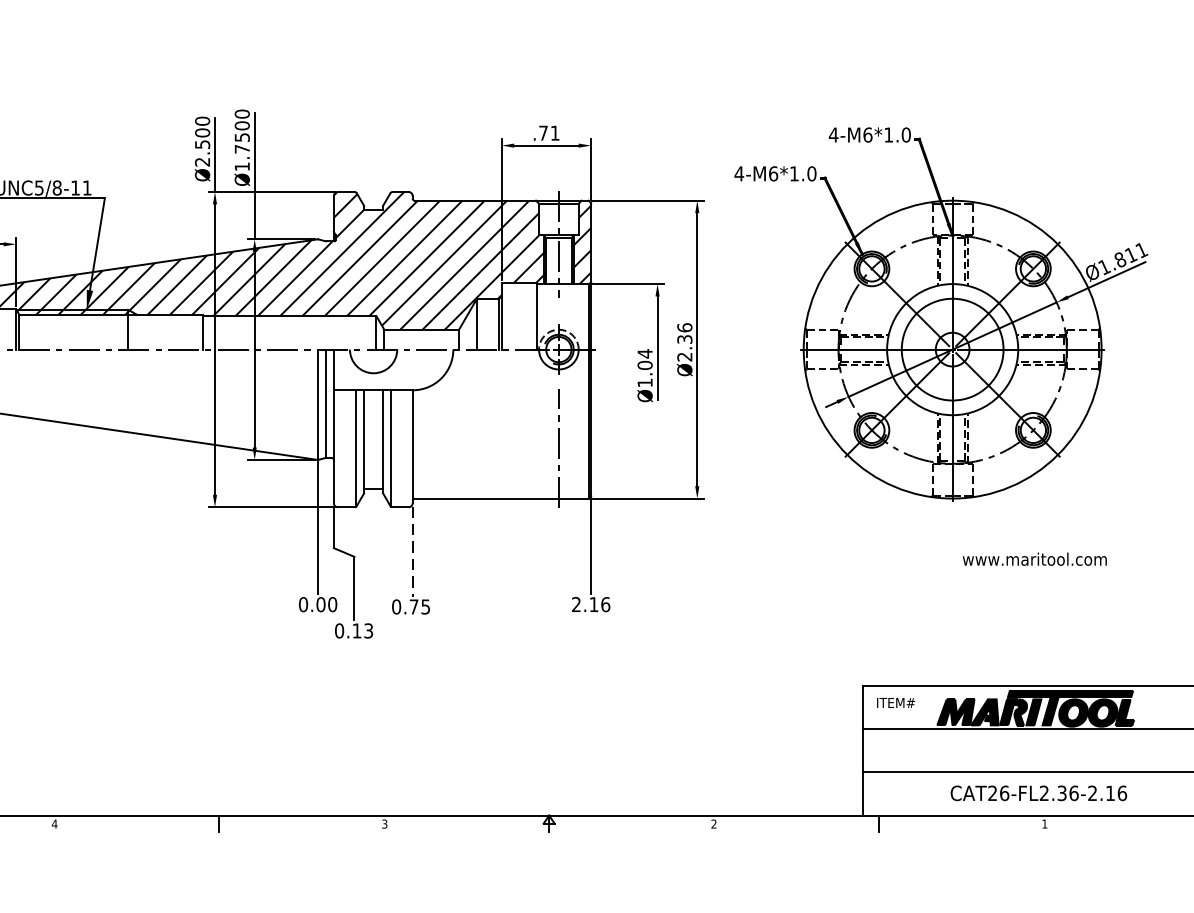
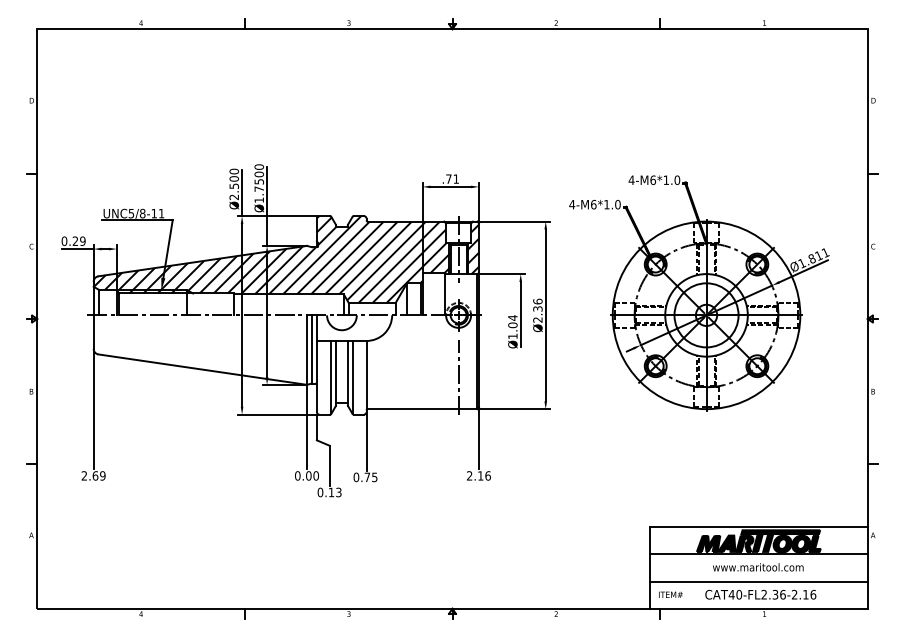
line: (412, 551) -> (366, 442), dashed -> solid
text: (1035, 559) -> (758, 567), moved
text: (895, 702) -> (670, 594), moved
text: (998, 792) -> (735, 594), CAT26-FL2.36-2.16 -> CAT40-FL2.36-2.16

